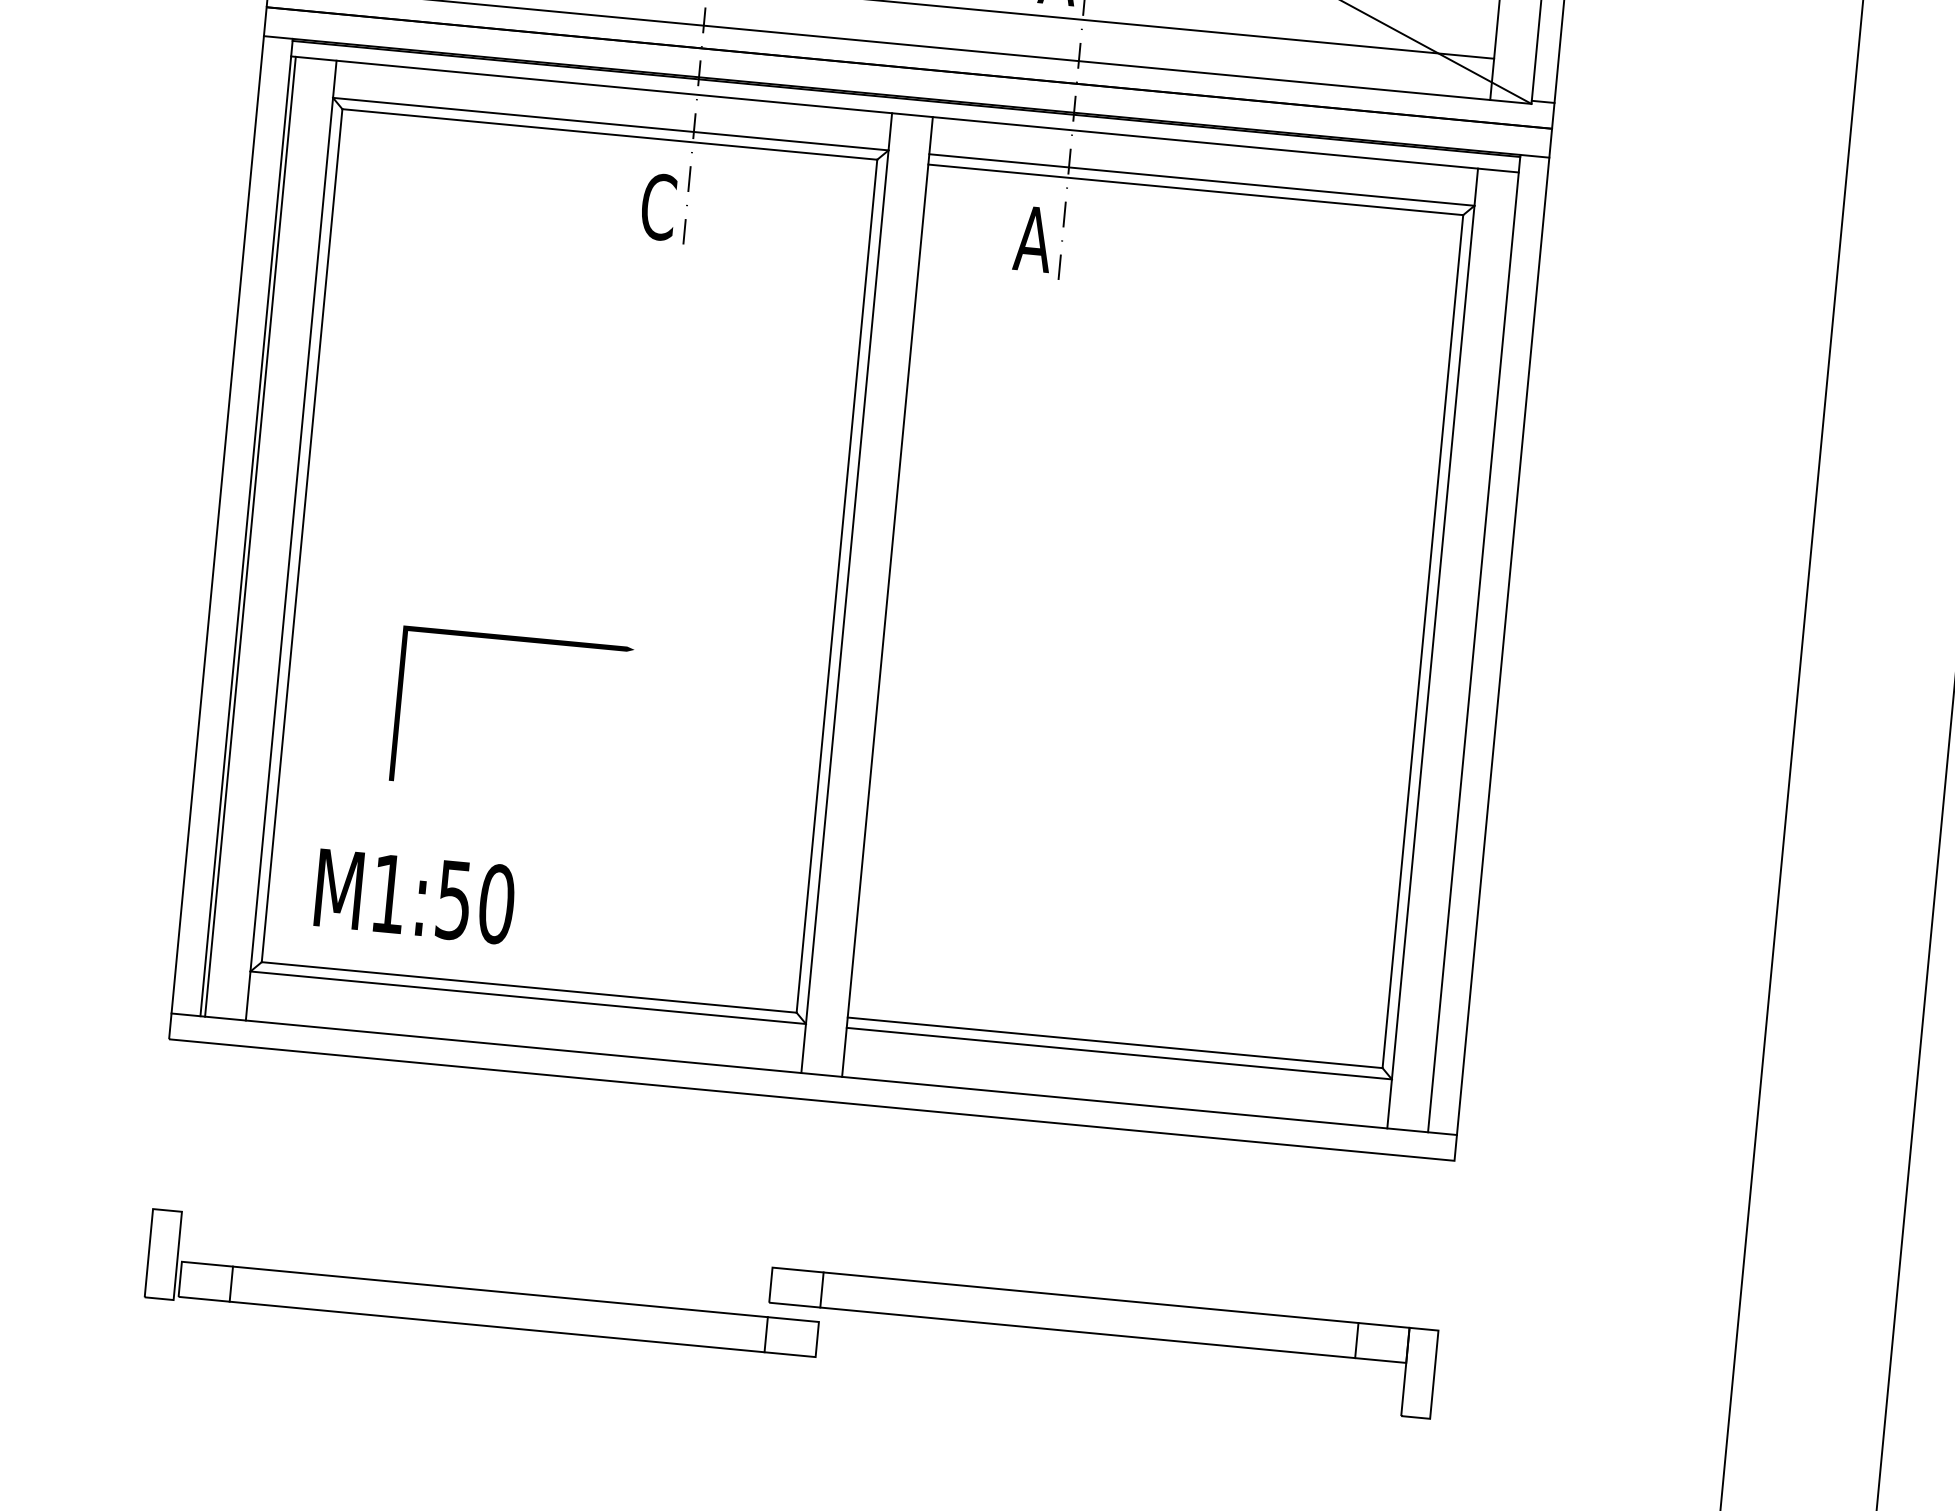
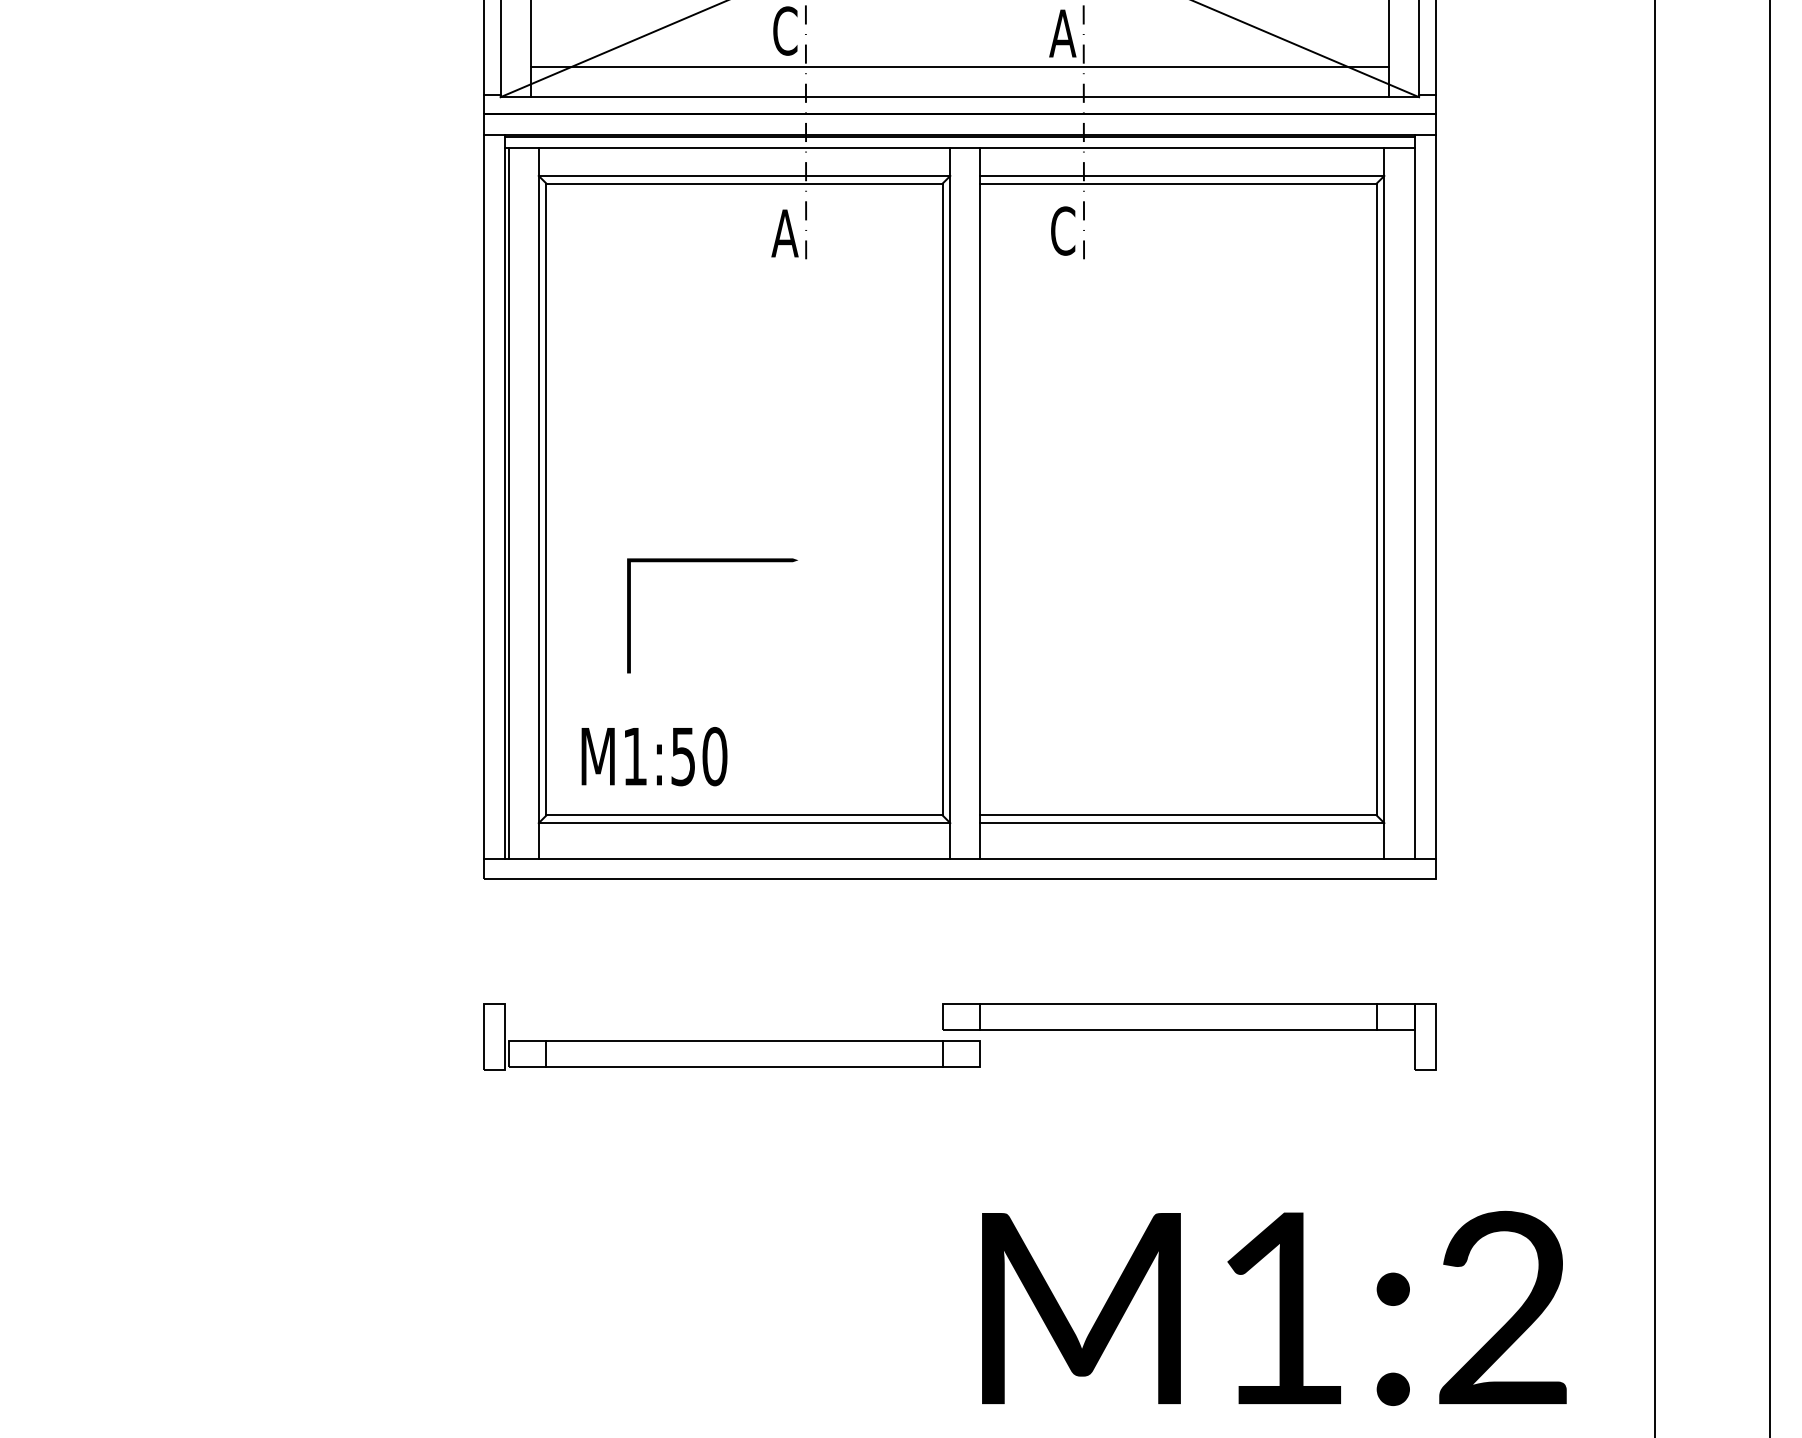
text: (657, 206) -> (784, 233), C -> A
text: (1033, 238) -> (1062, 230), A -> C

